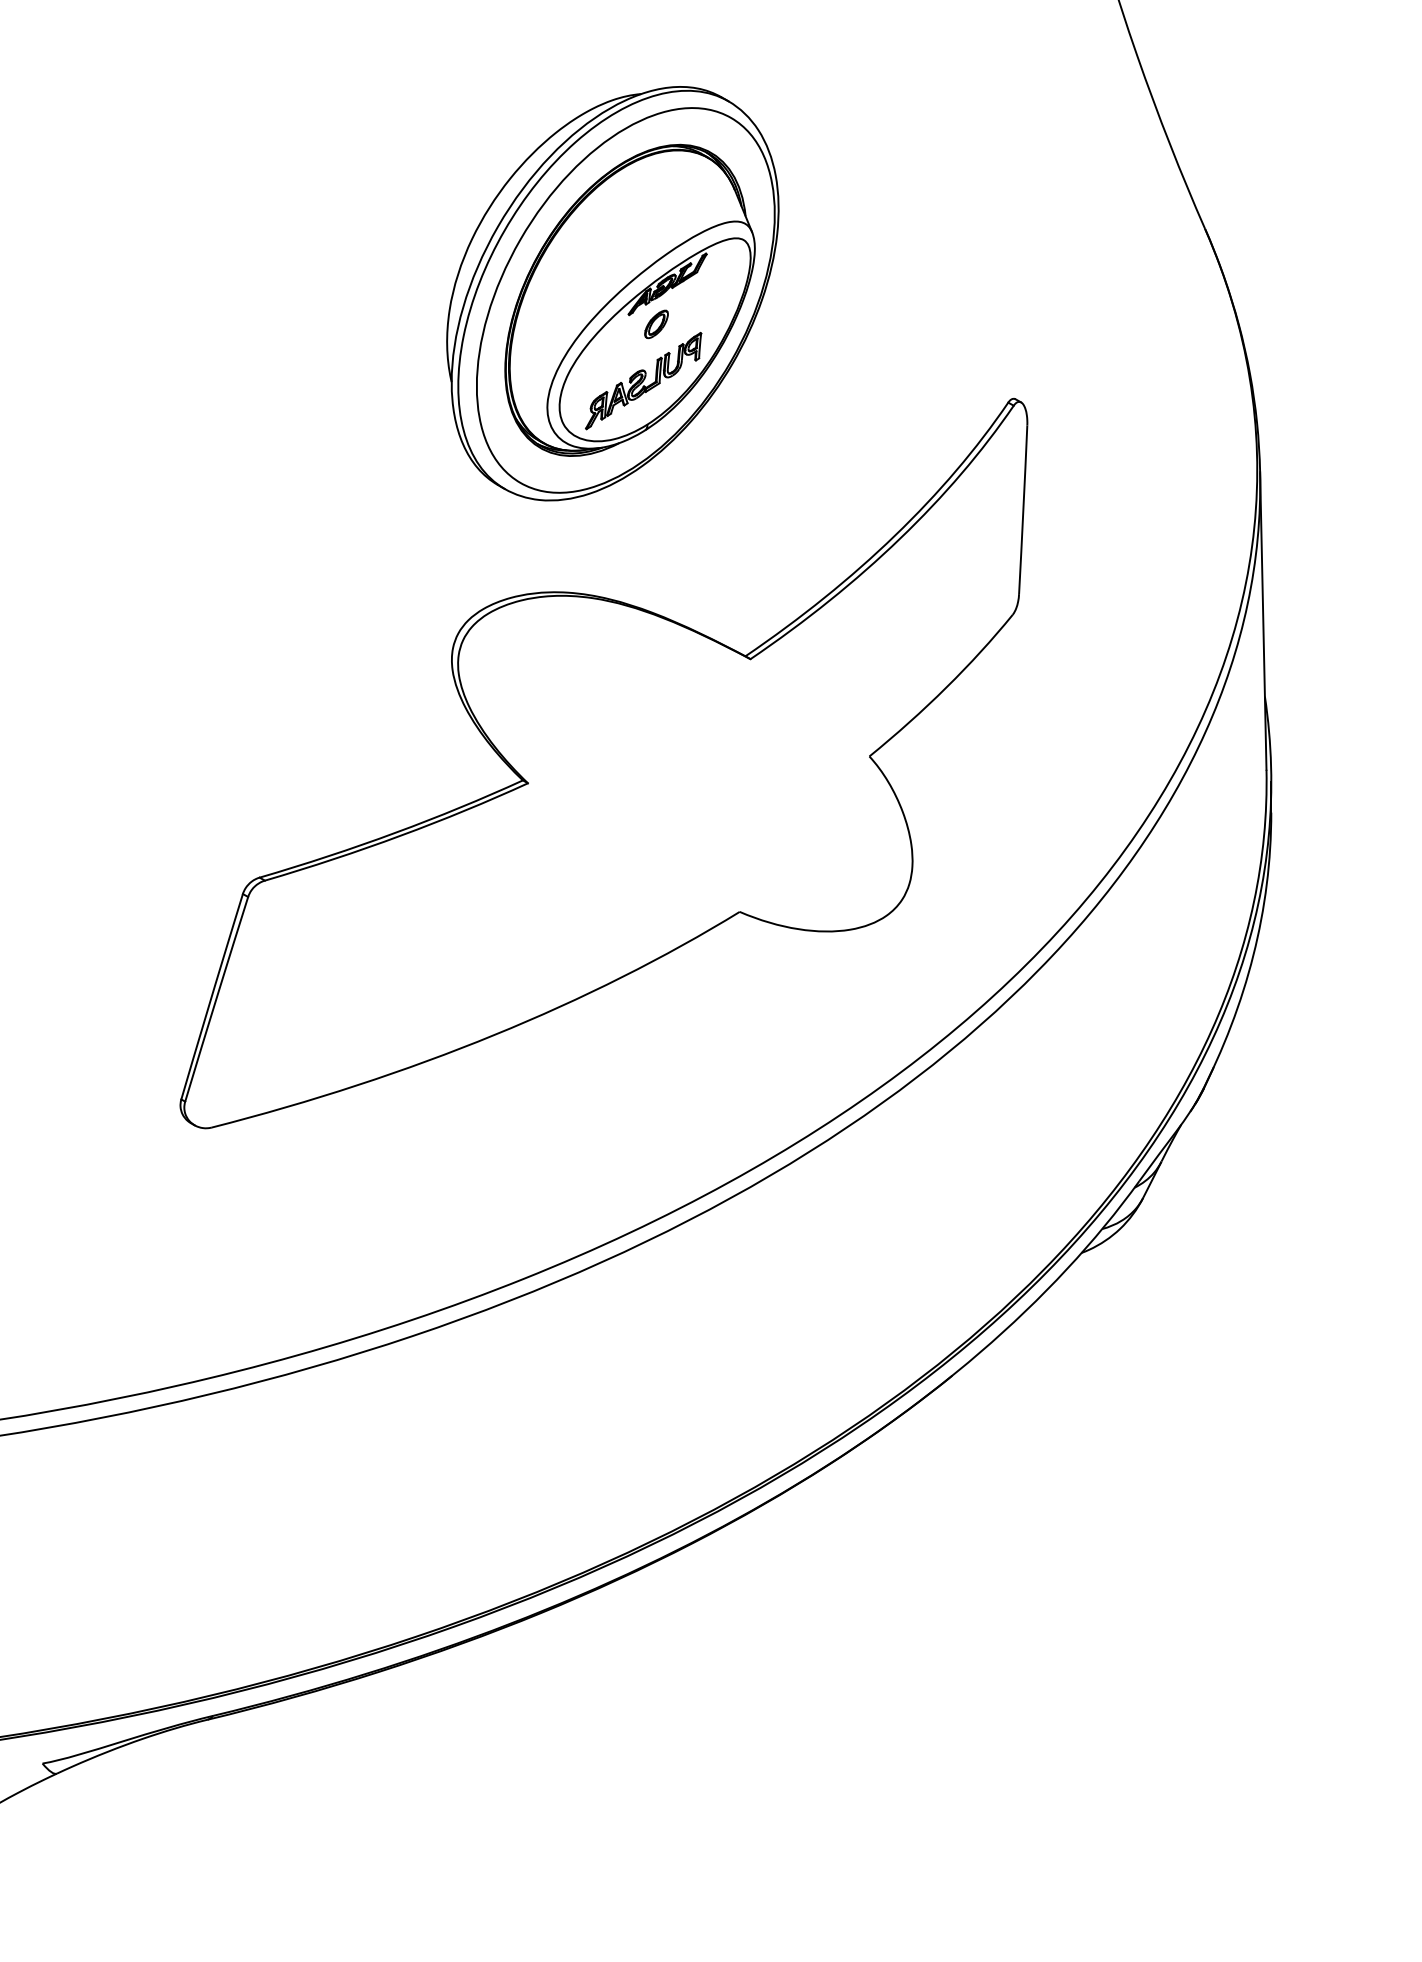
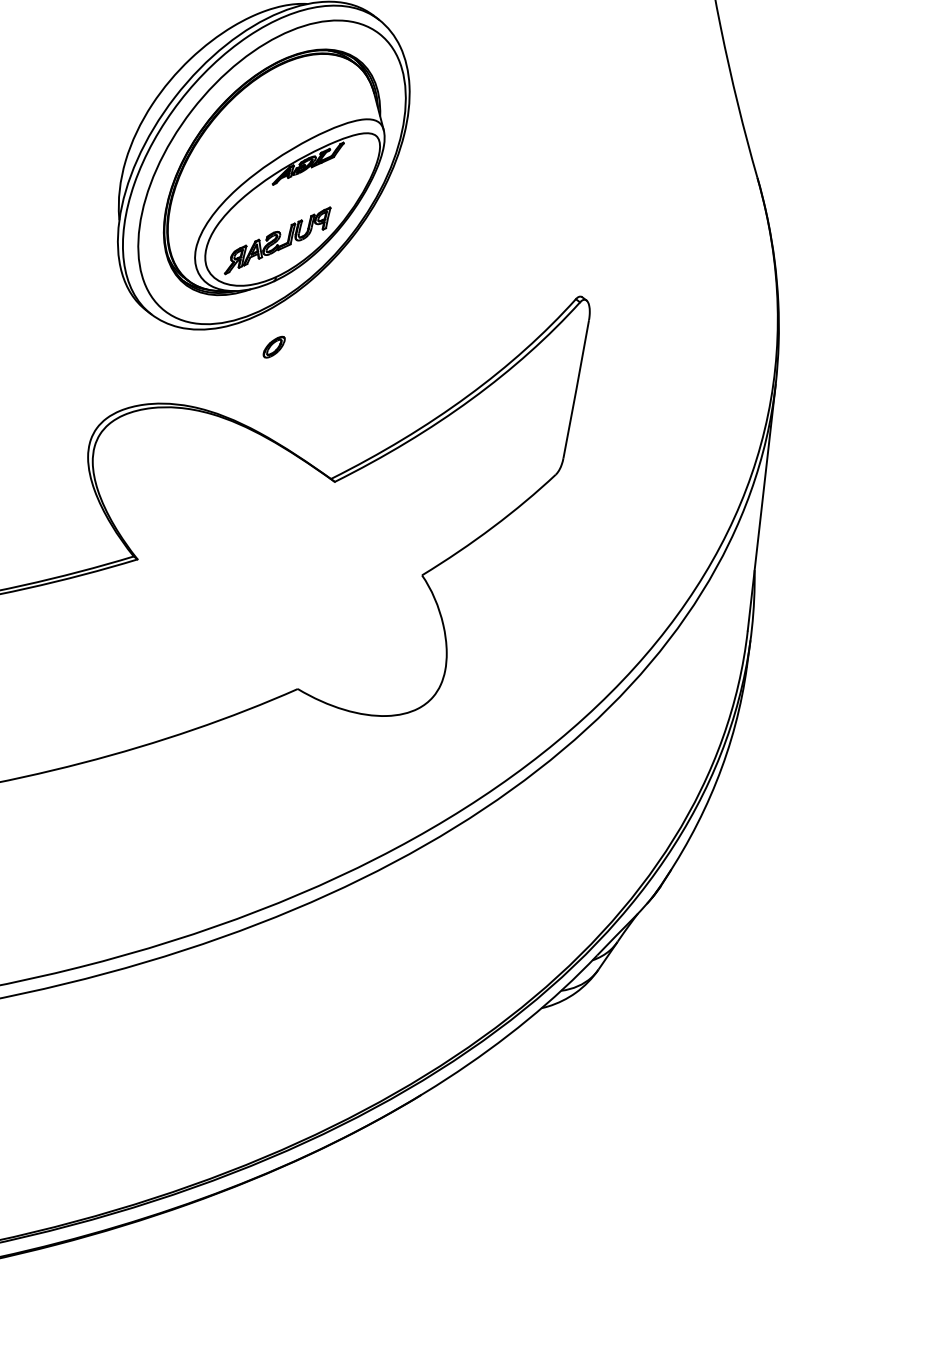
part: (656, 324) -> (274, 347), moved

